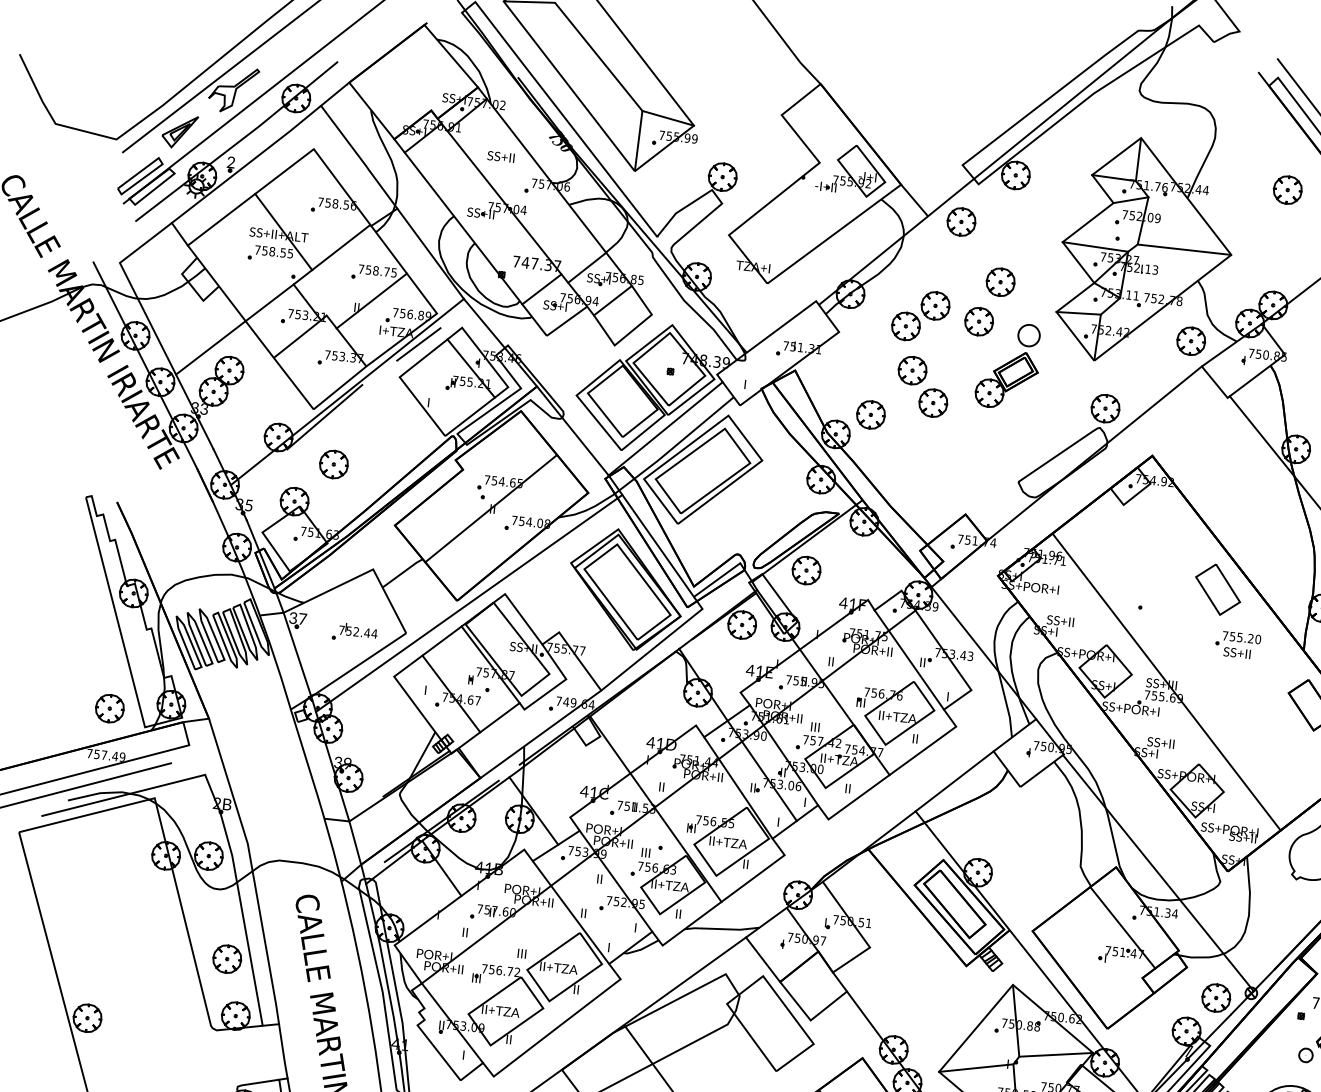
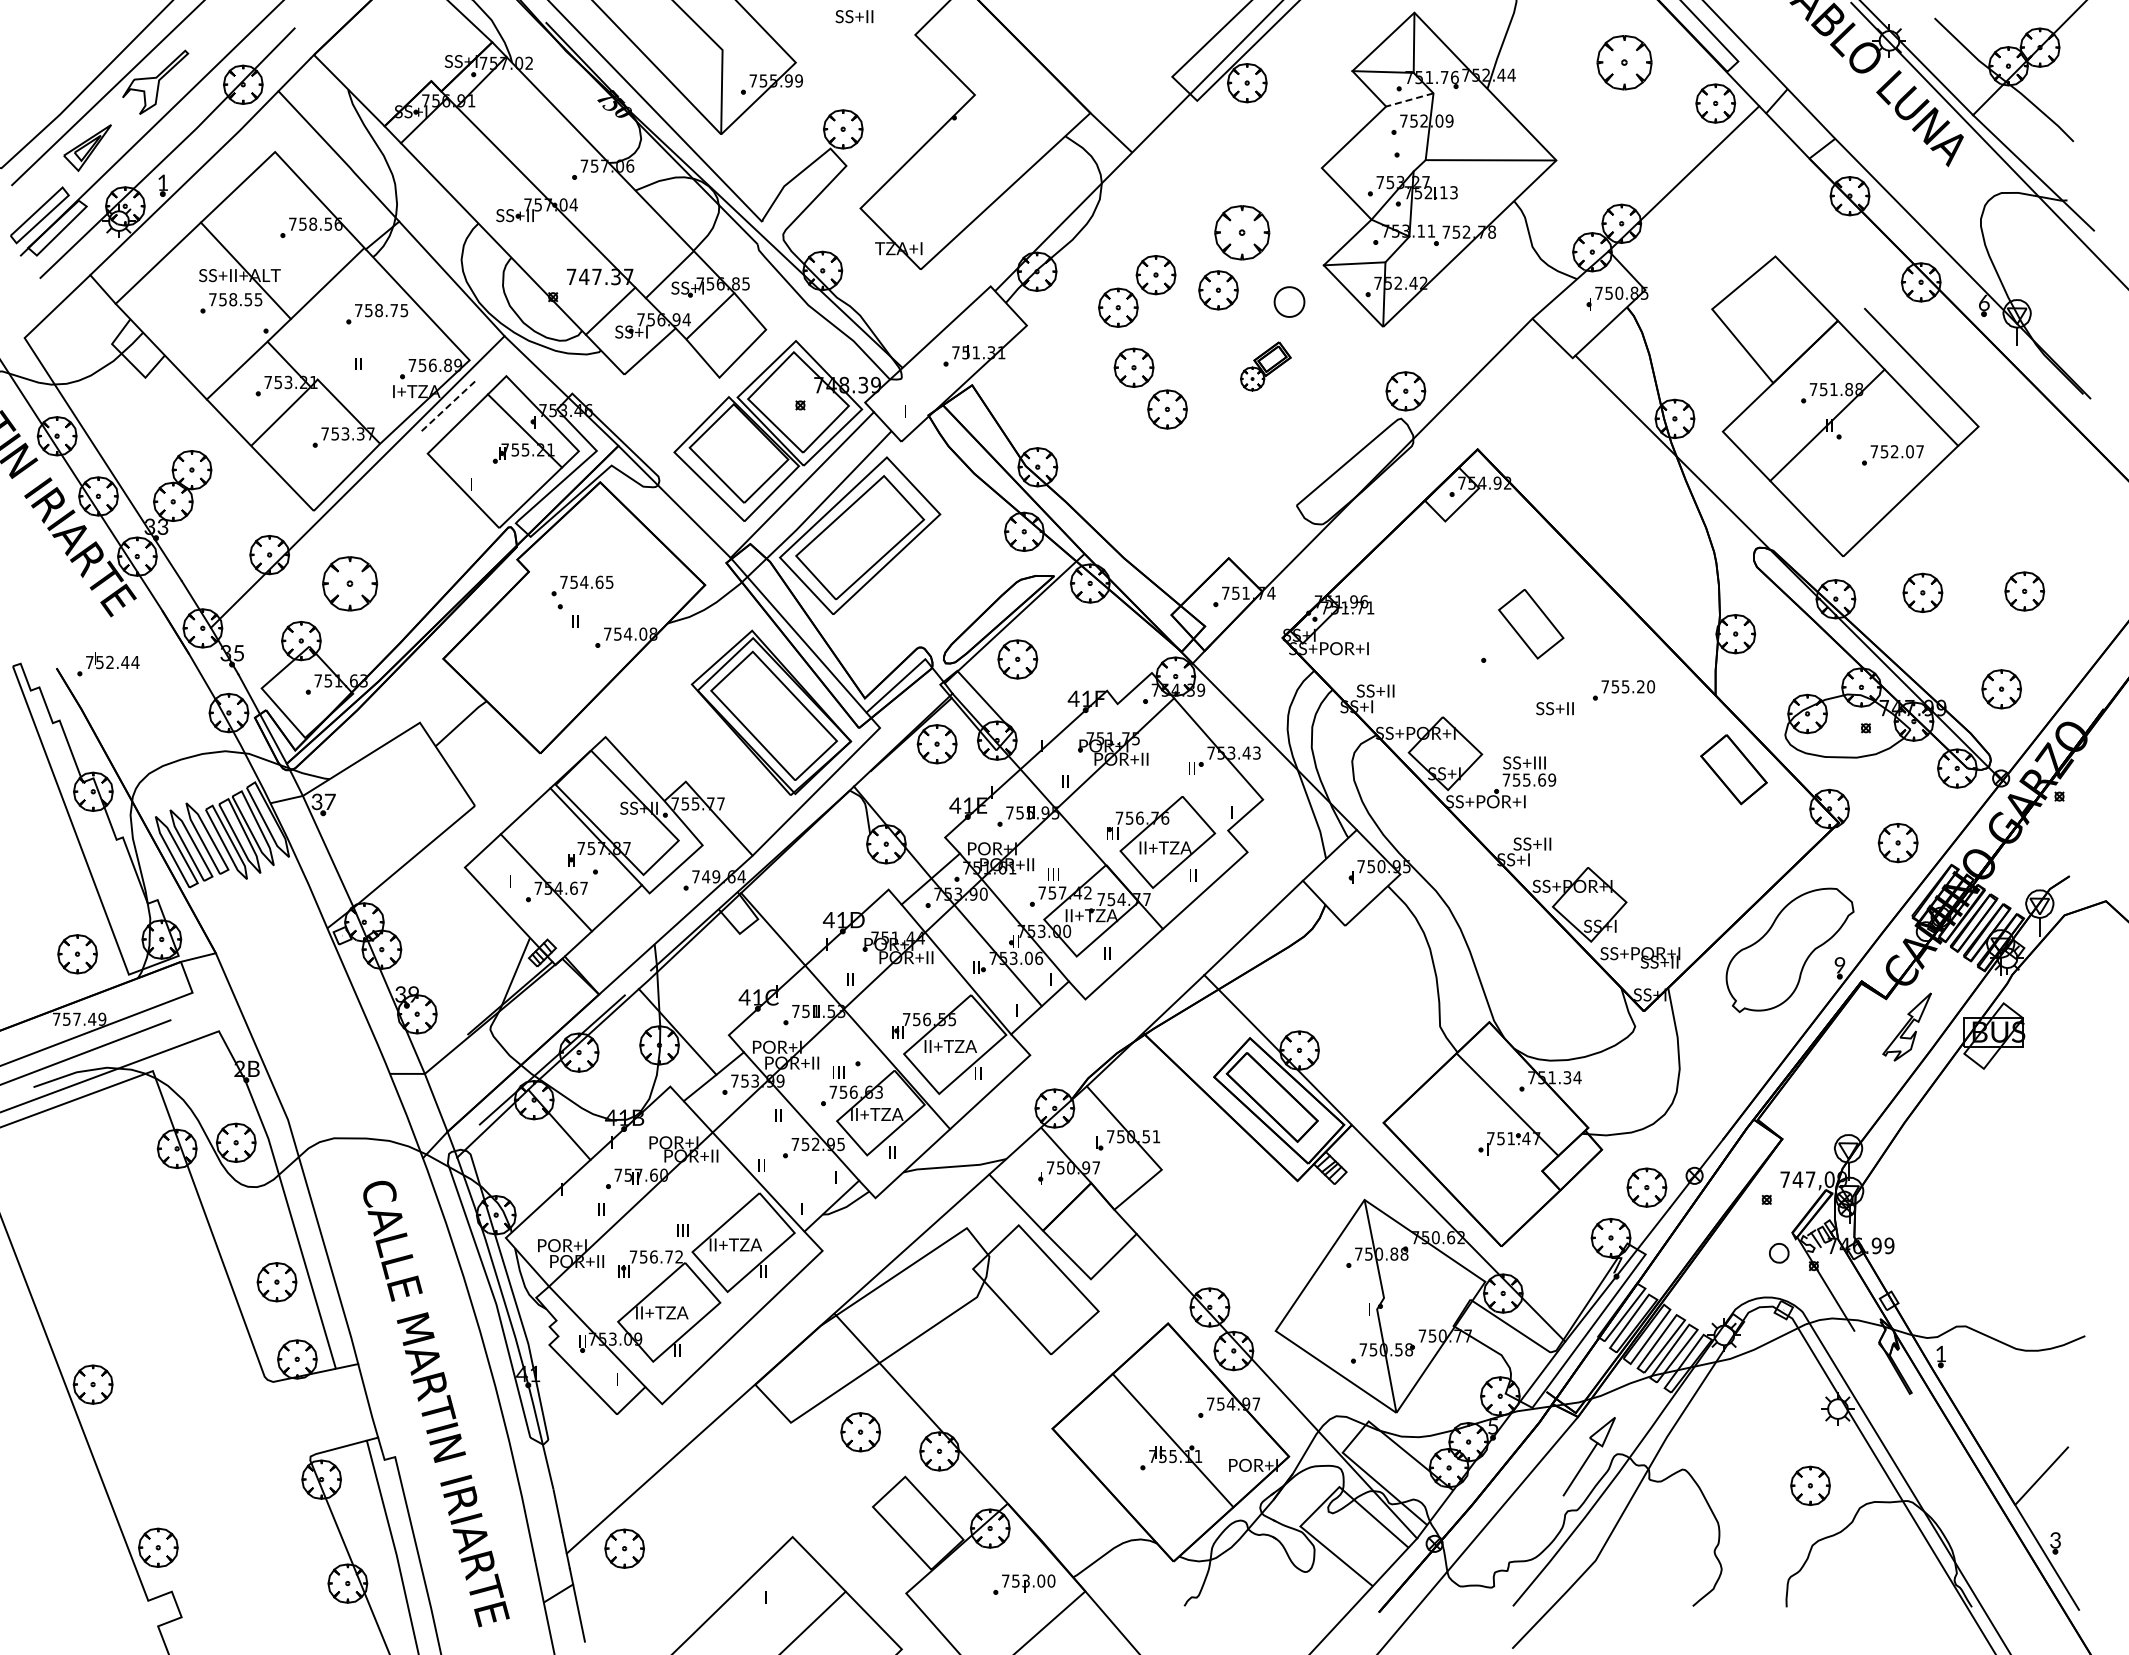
line: (667, 118) -> (758, 56), removed
text: (501, 156) -> (854, 16), moved
text: (230, 162) -> (162, 182), 2 -> 1
part: (851, 170) -> (1020, 100), removed
part: (1287, 190) -> (1624, 62), size x1.4
line: (1130, 199) -> (1409, 99), solid -> dashed
part: (960, 221) -> (1178, 155), removed
line: (1095, 246) -> (1367, 169), removed
part: (1000, 282) -> (1242, 232), size x1.4
line: (371, 300) -> (377, 352), removed
part: (1190, 341) -> (1513, 285), removed
line: (419, 344) -> (449, 405), solid -> dashed
line: (210, 347) -> (162, 441), removed
part: (1006, 379) -> (1265, 366), size x0.6
part: (871, 415) -> (1083, 435), removed
line: (324, 416) -> (330, 519), removed
part: (333, 464) -> (349, 584), size x1.4
line: (491, 508) -> (573, 621), removed
part: (1218, 589) -> (1531, 624), moved
line: (469, 602) -> (557, 754), removed
part: (355, 633) -> (108, 664), moved
text: (1236, 652) -> (1554, 708), moved
line: (908, 660) -> (1172, 767), removed
line: (1166, 681) -> (1530, 758), removed
line: (1158, 872) -> (1548, 1023), removed
line: (1056, 1054) -> (1434, 1289), removed
line: (976, 1068) -> (1326, 1320), removed

